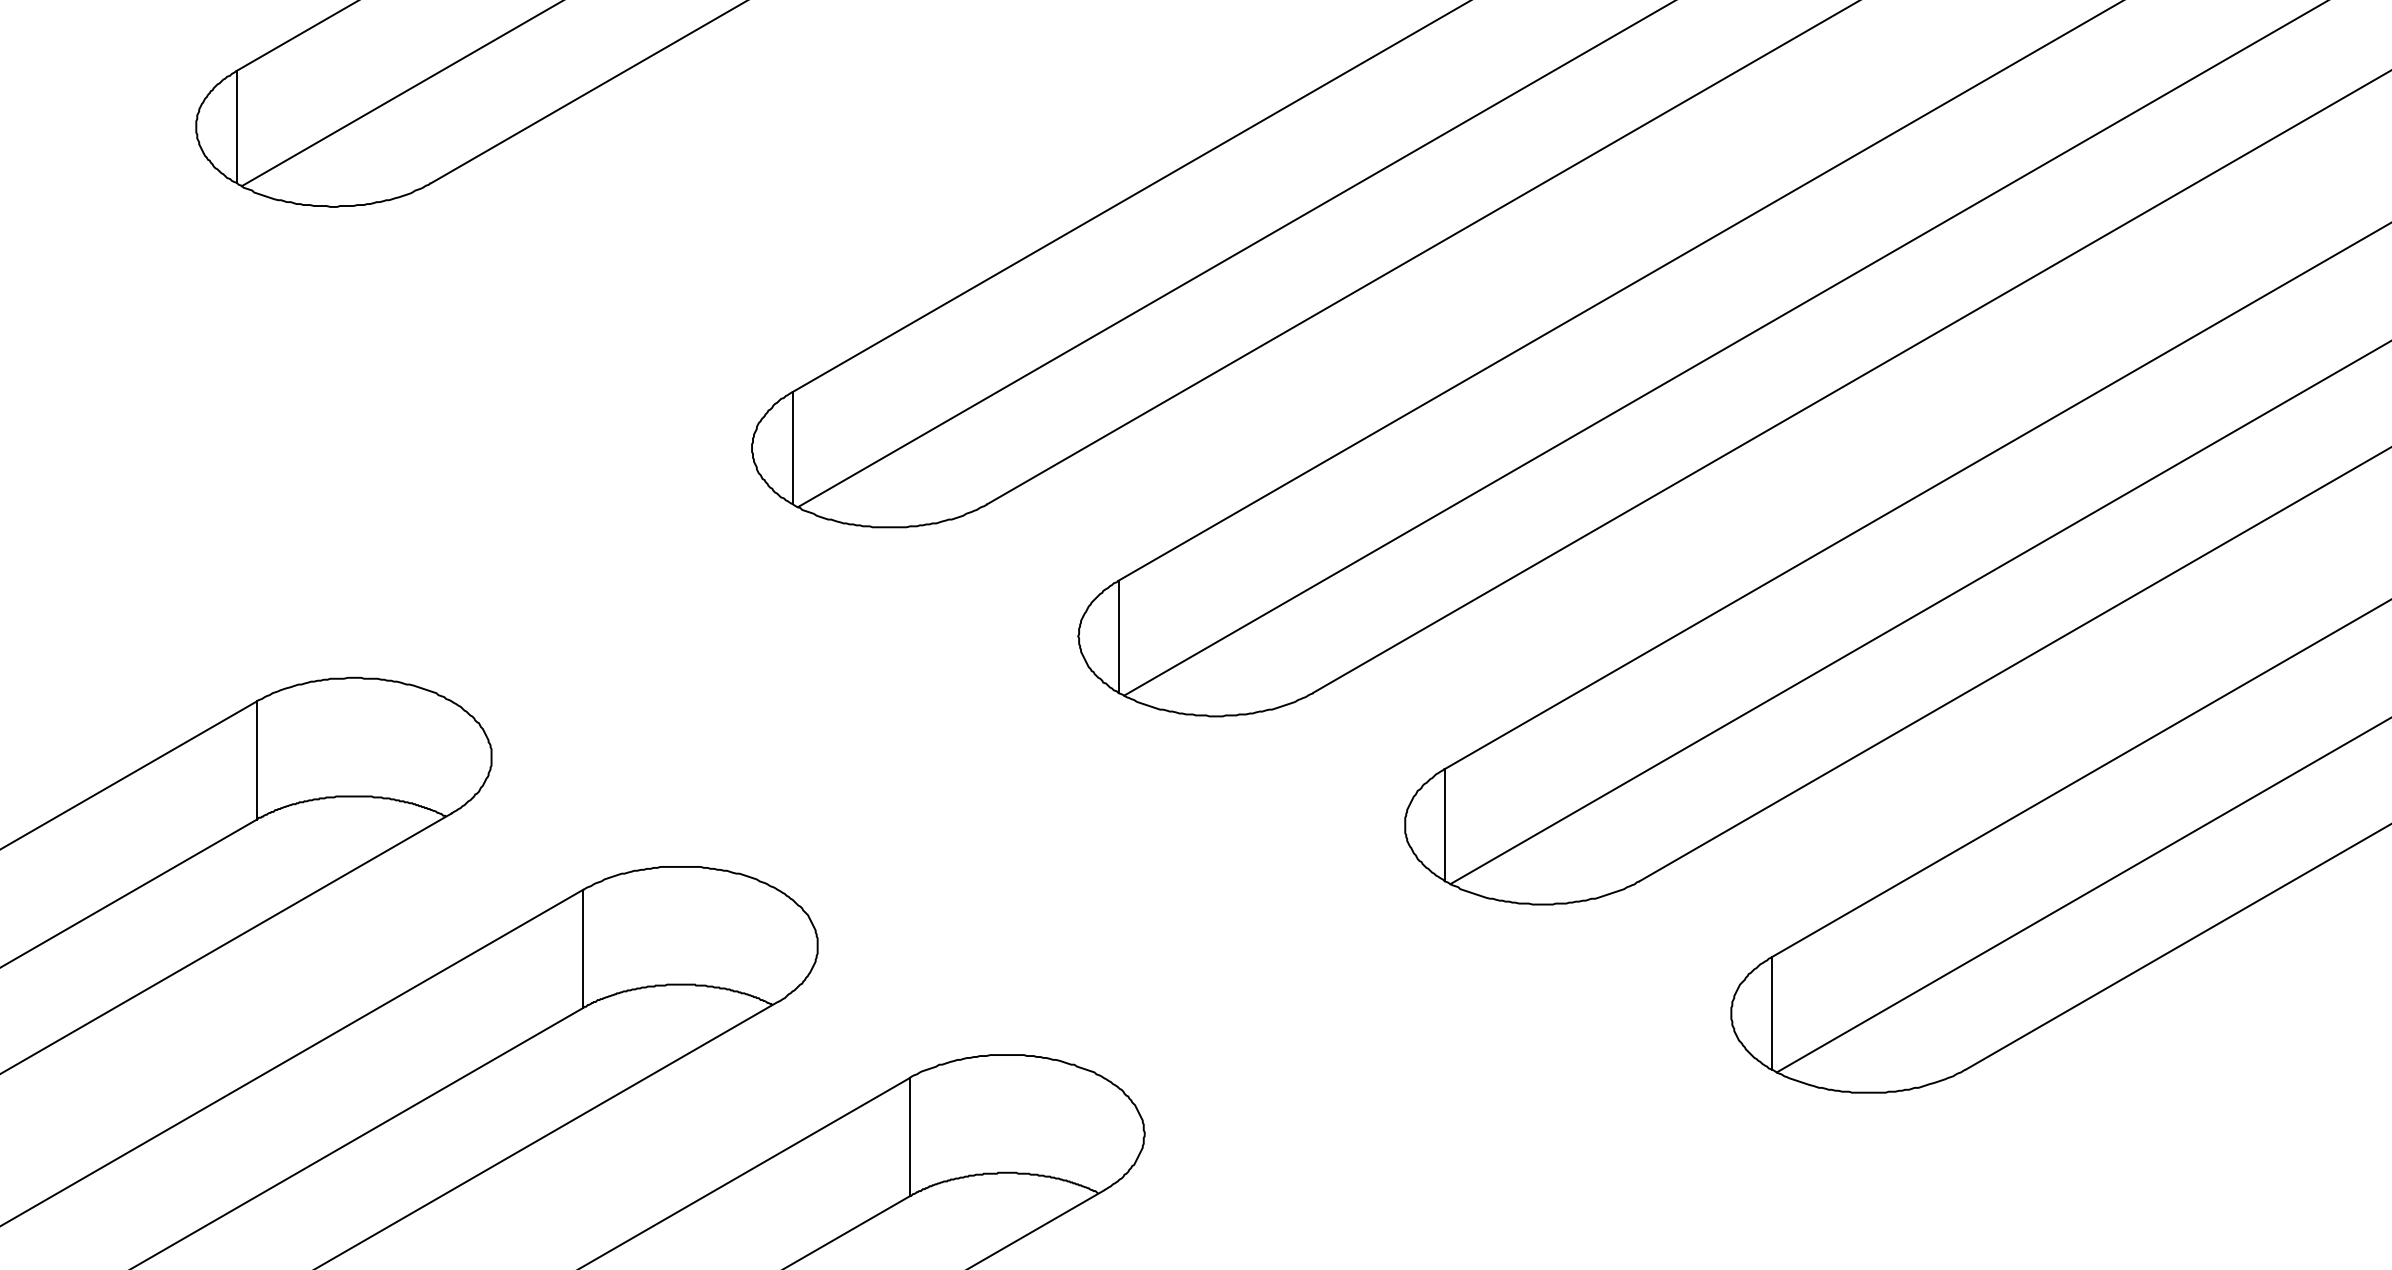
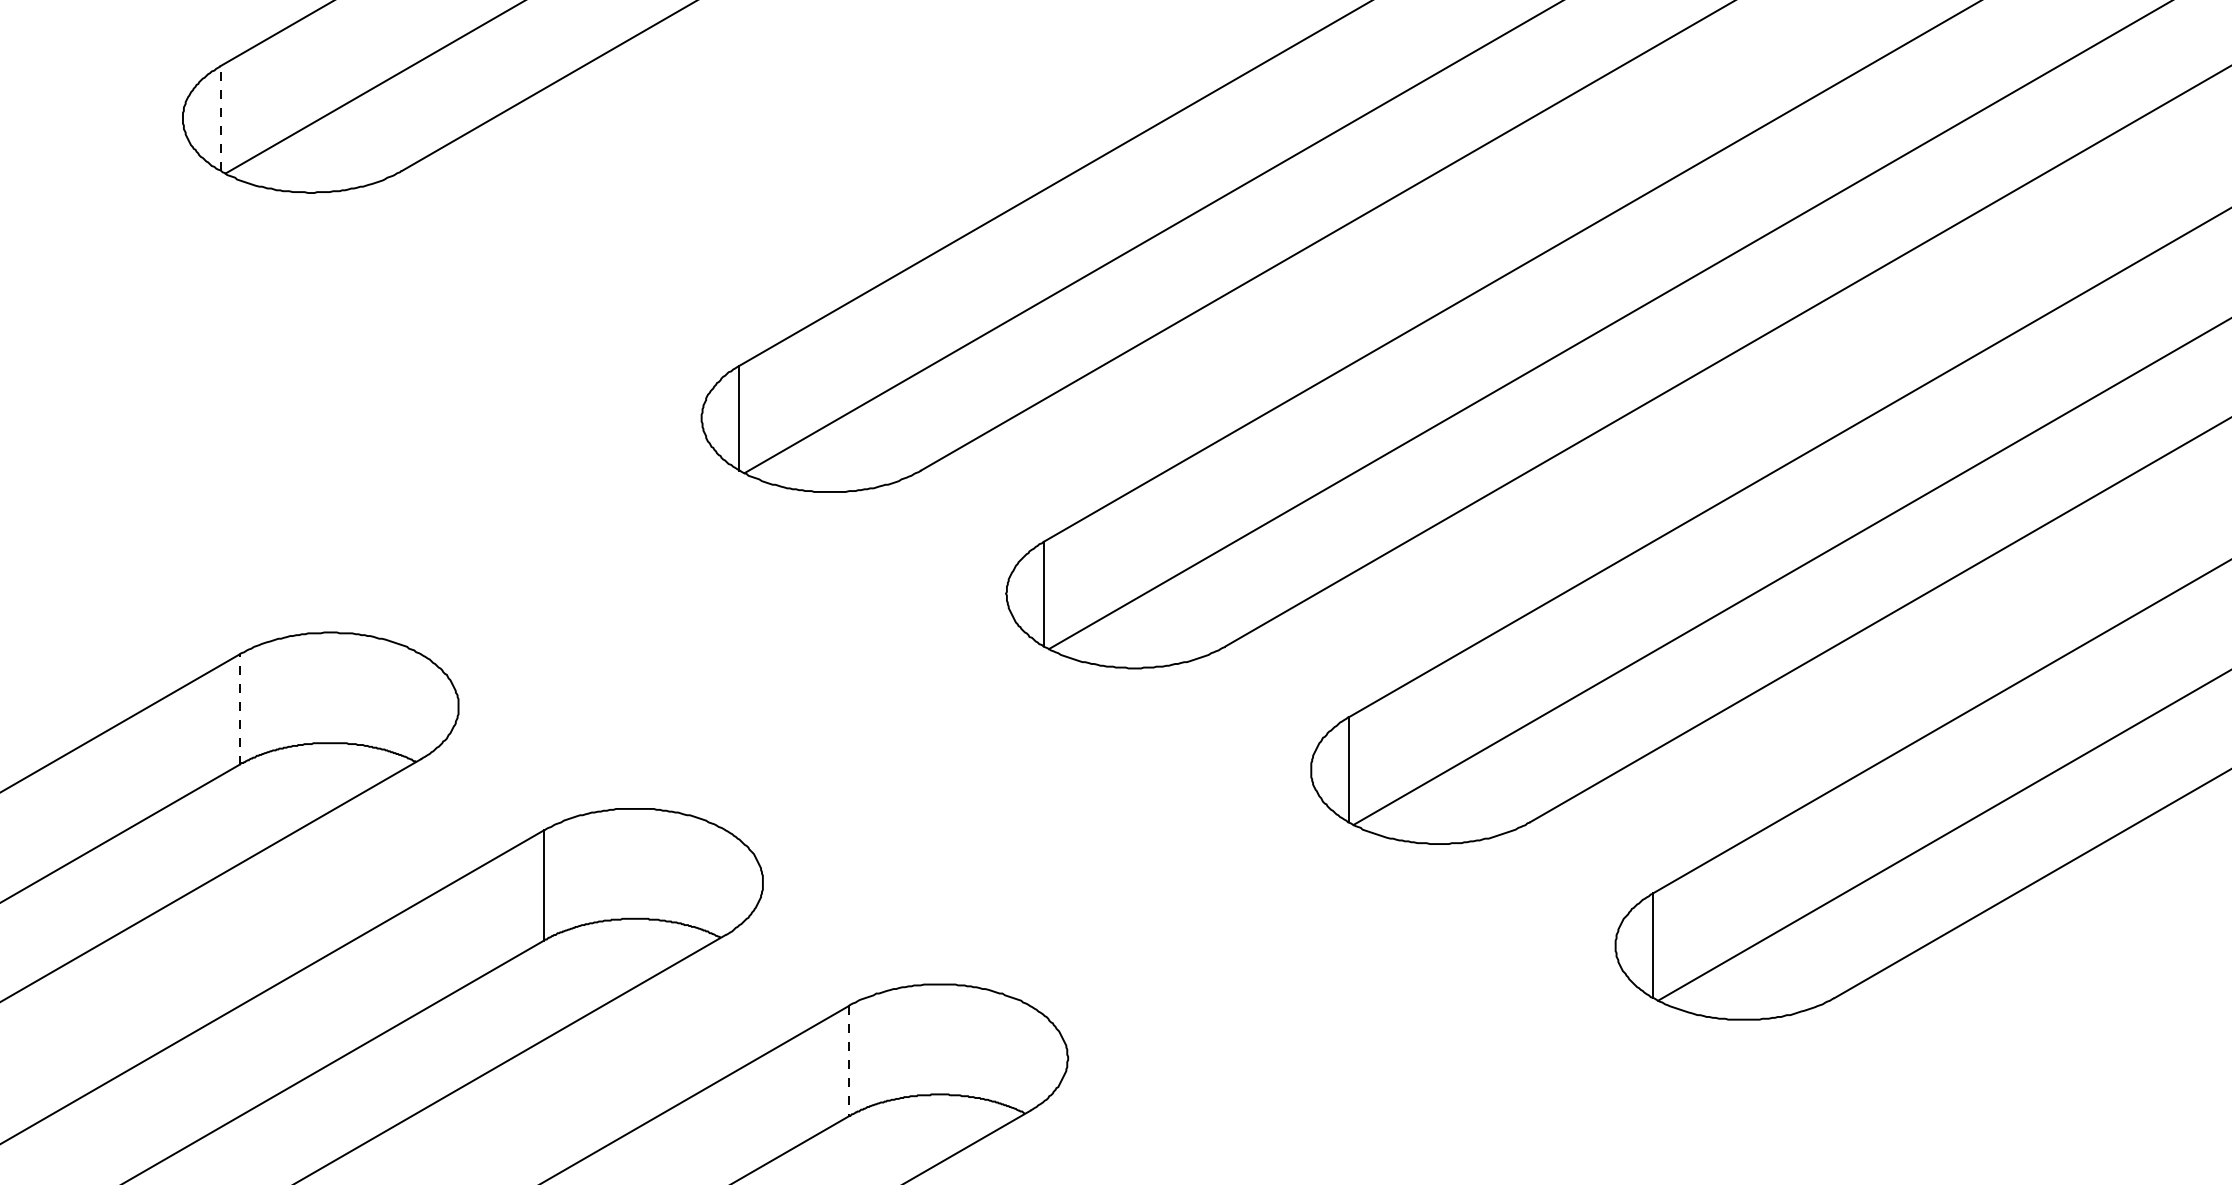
line: (236, 126) -> (220, 117), solid -> dashed
line: (256, 759) -> (239, 708), solid -> dashed
line: (909, 1137) -> (848, 1061), solid -> dashed

